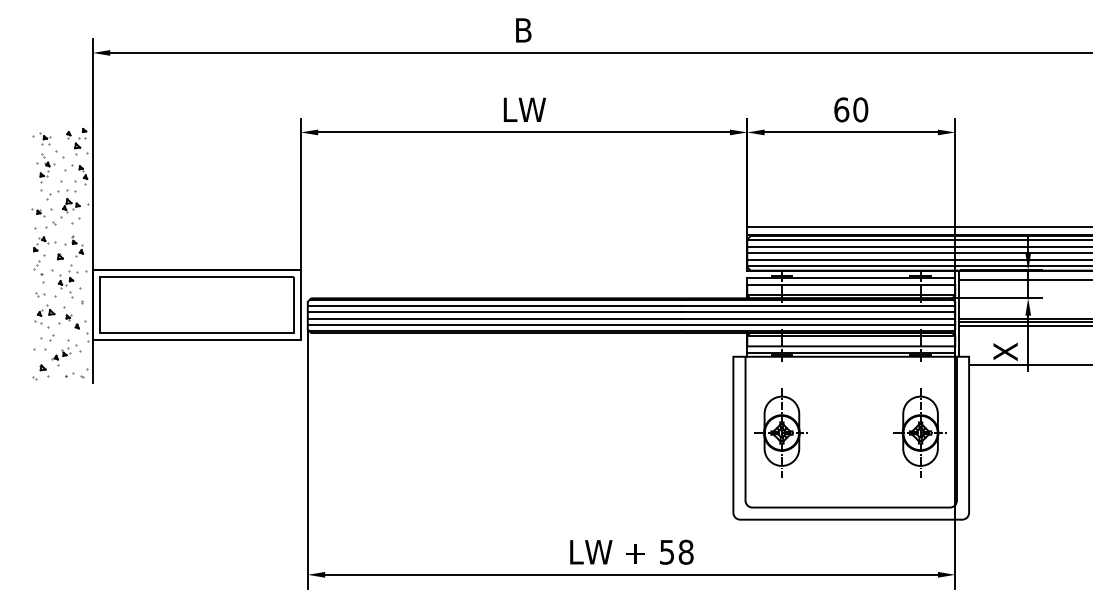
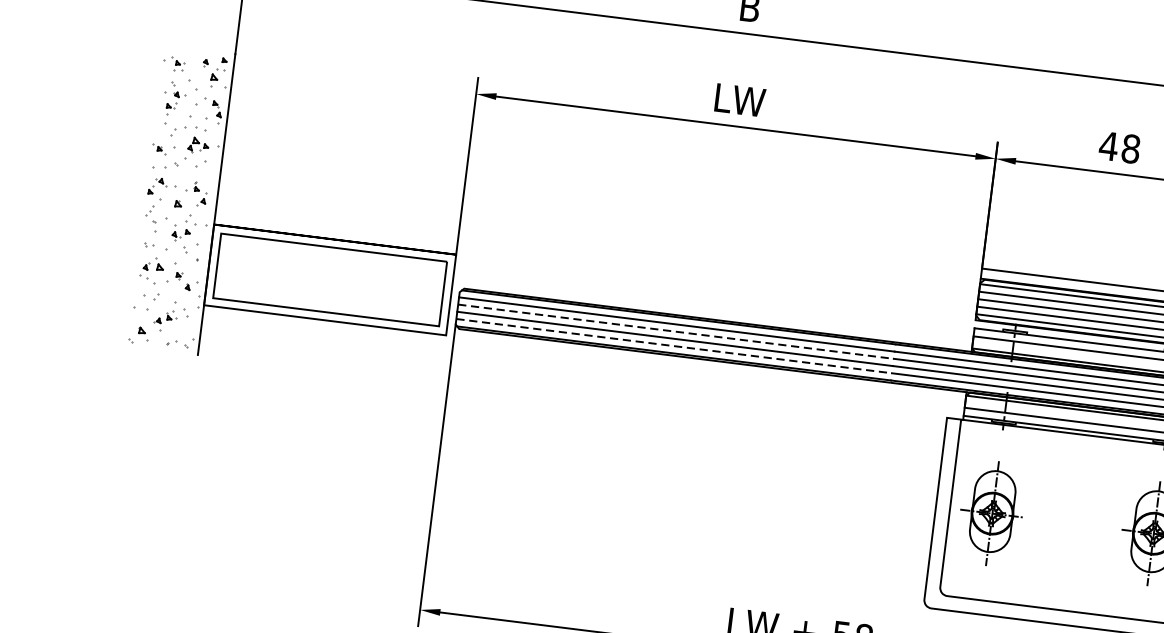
text: (850, 109) -> (1119, 147), 60 -> 48
line: (495, 312) -> (676, 331), solid -> dashed
line: (495, 324) -> (674, 345), solid -> dashed

